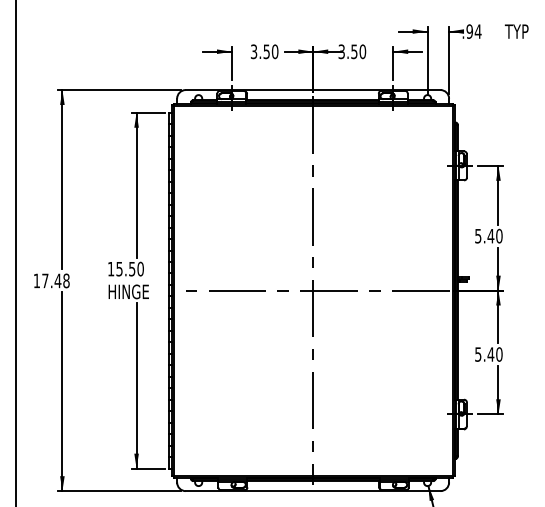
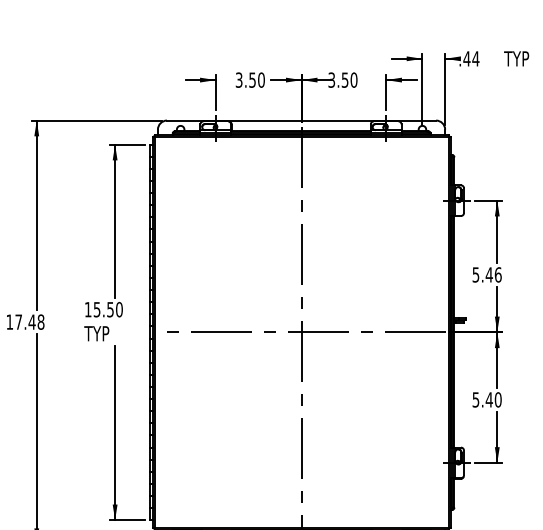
text: (469, 31) -> (466, 58), .94 -> .44
text: (499, 235) -> (498, 274), 5.40 -> 5.46
text: (127, 291) -> (105, 333), HINGE -> TYP

